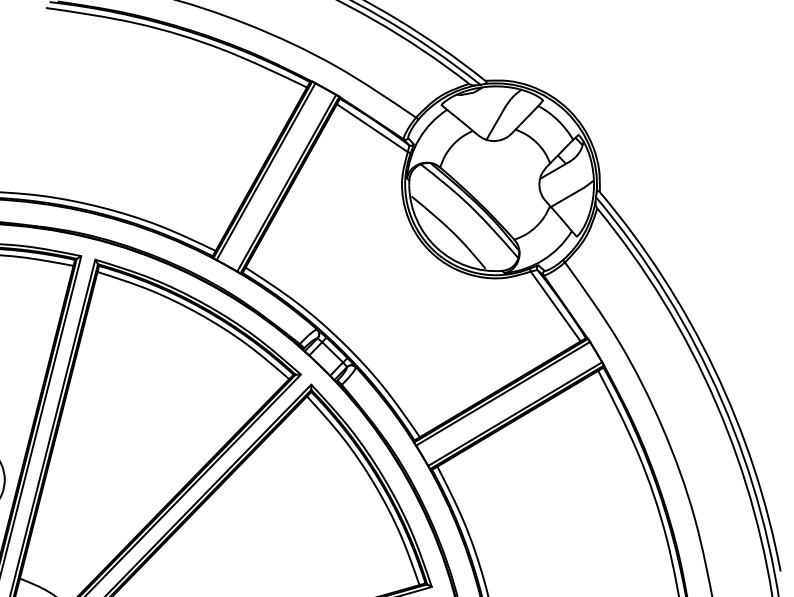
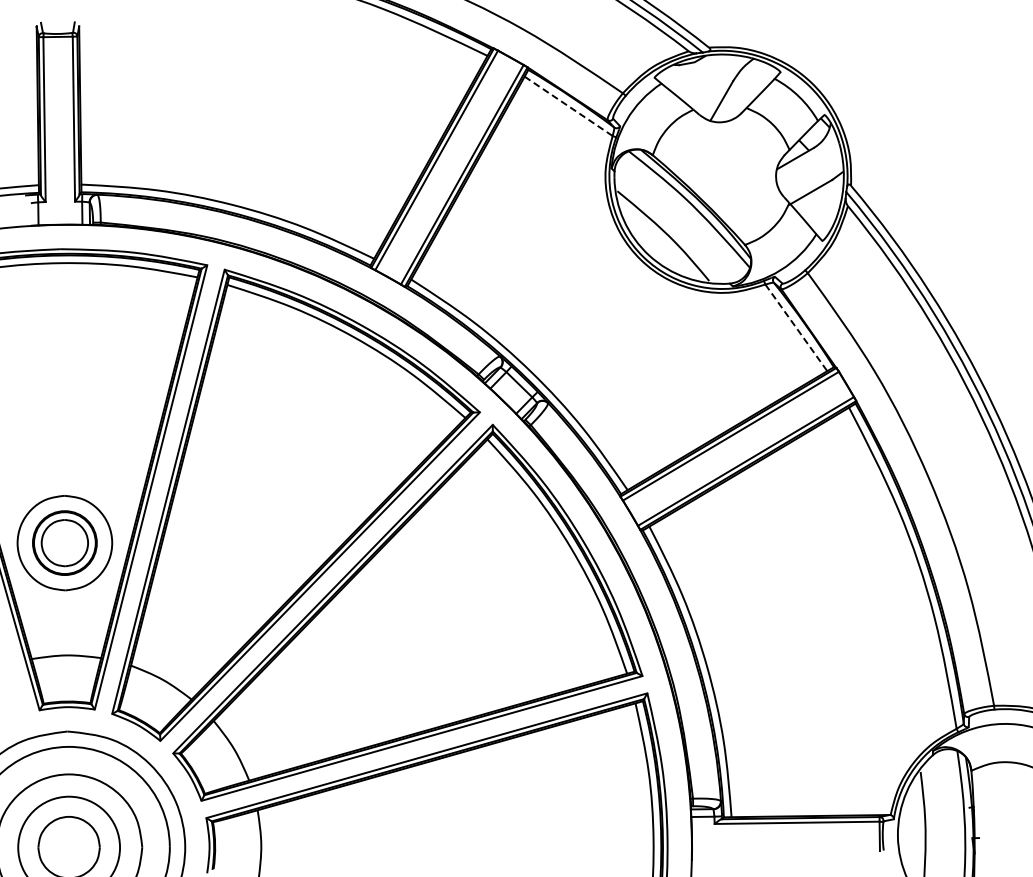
line: (373, 128) -> (569, 106), solid -> dashed
line: (555, 307) -> (796, 328), solid -> dashed

